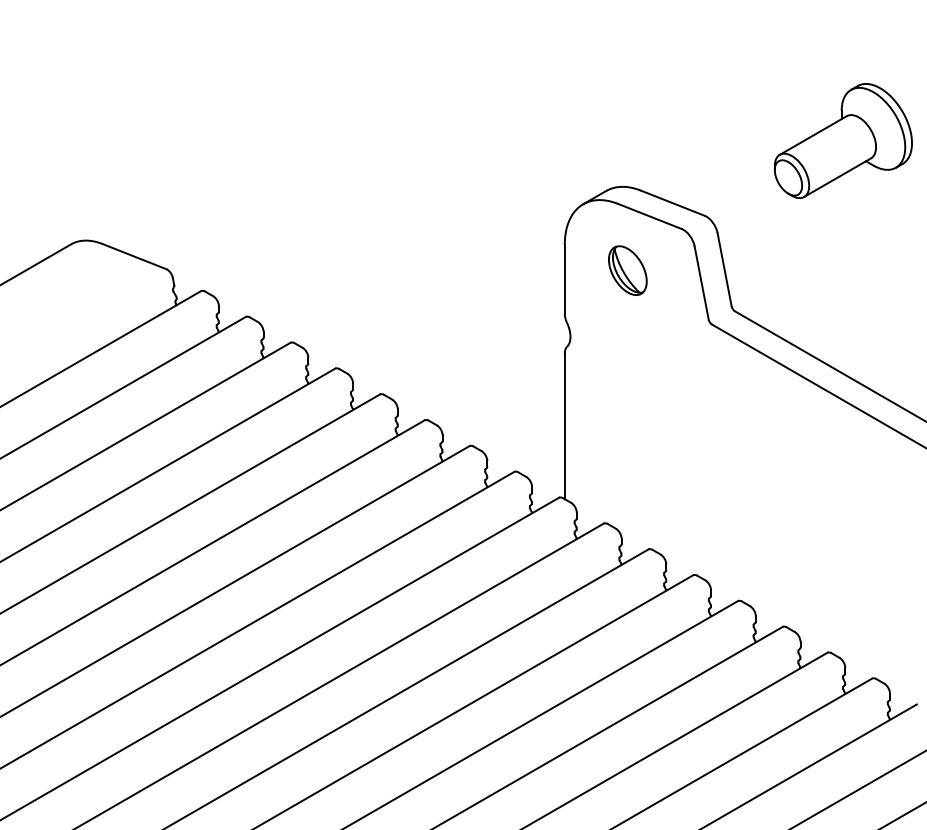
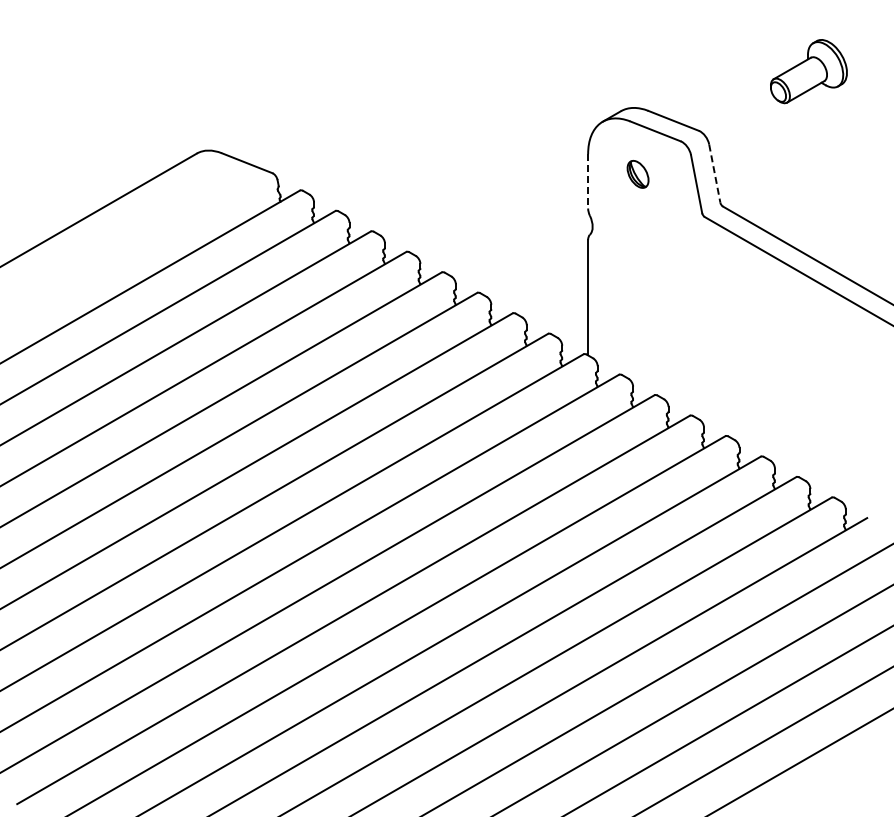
part: (842, 140) -> (808, 71), size x0.7
line: (724, 269) -> (714, 173), solid -> dashed
part: (627, 270) -> (637, 174), size x0.7
line: (565, 279) -> (588, 181), solid -> dashed

